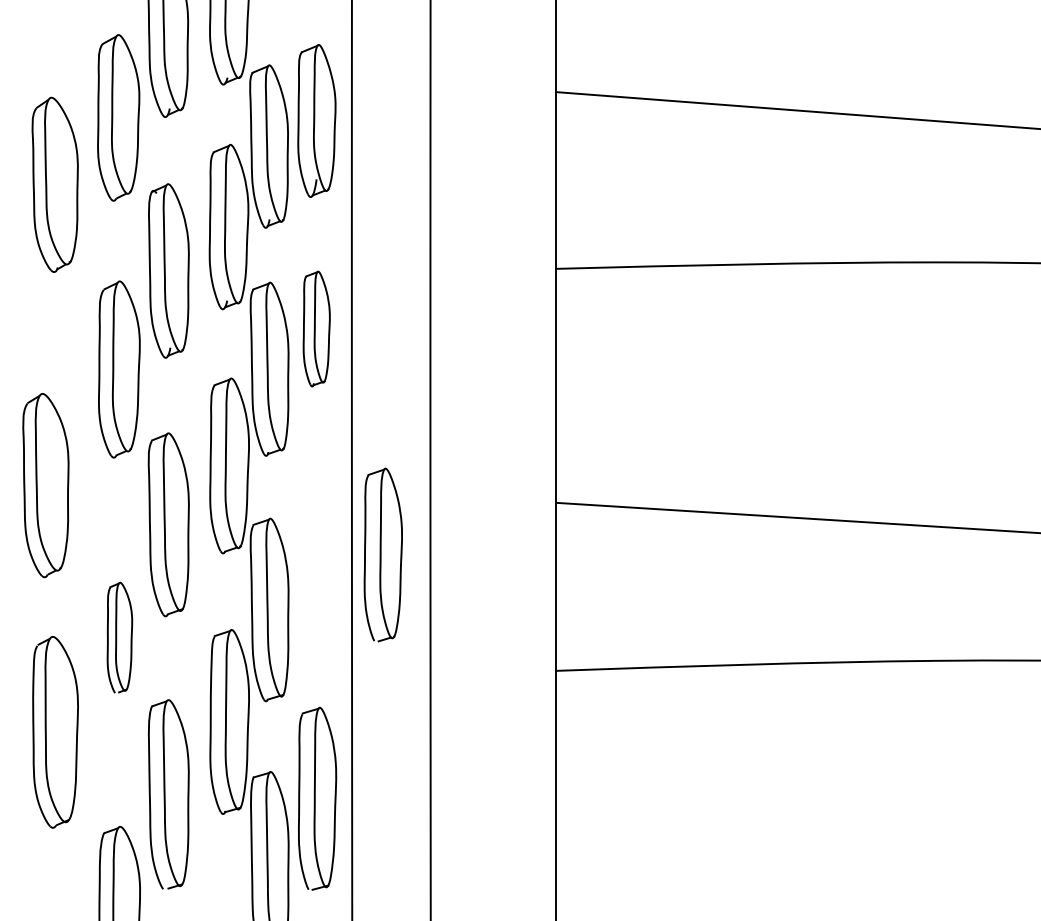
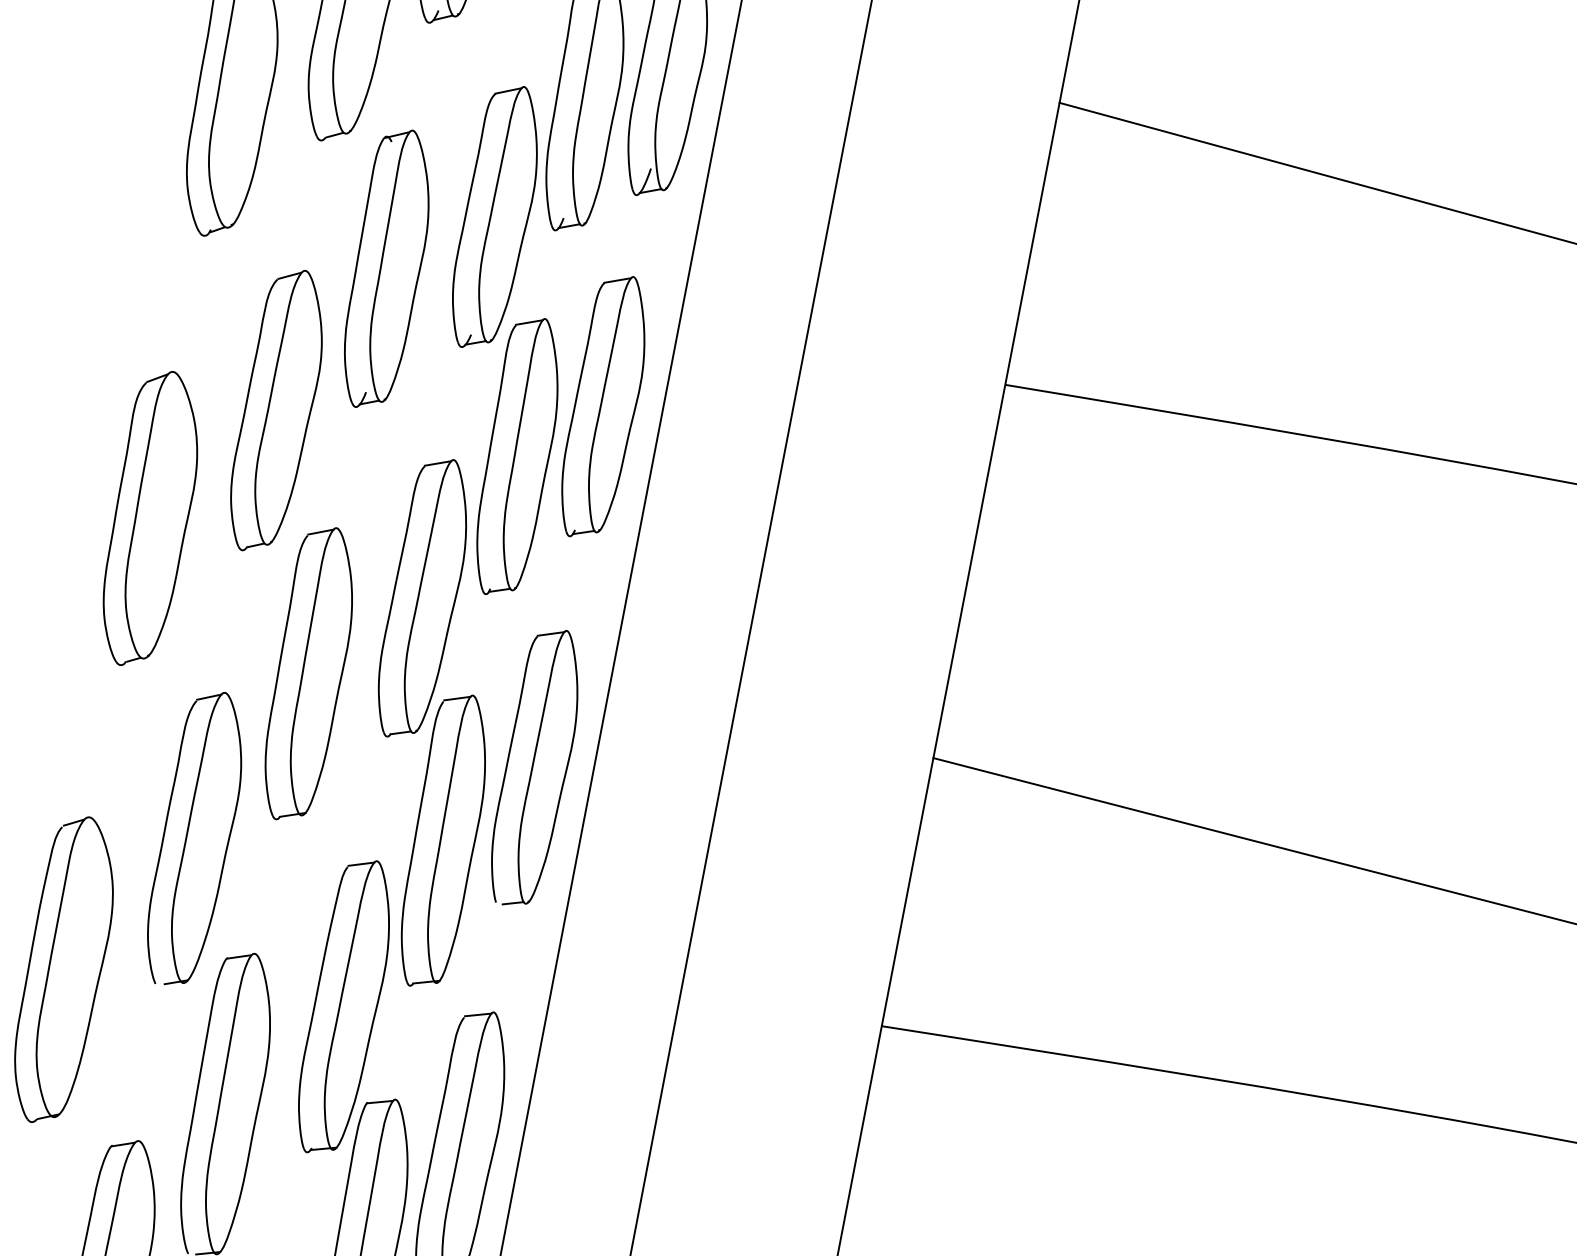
part: (316, 328) -> (605, 406), size x1.43
part: (45, 485) -> (149, 518), moved
part: (382, 554) -> (535, 766), moved
part: (119, 637) -> (195, 838), size x1.67

